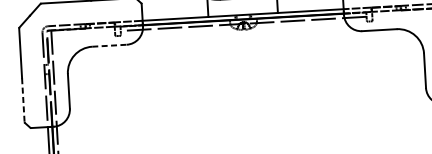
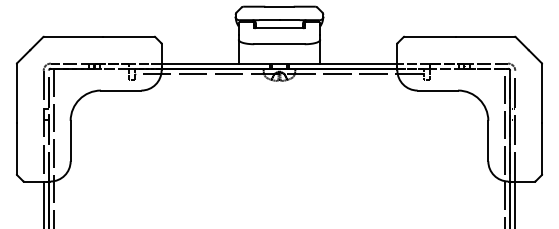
line: (109, 45) -> (121, 90), dashed -> solid
line: (23, 100) -> (16, 148), dashed -> solid

